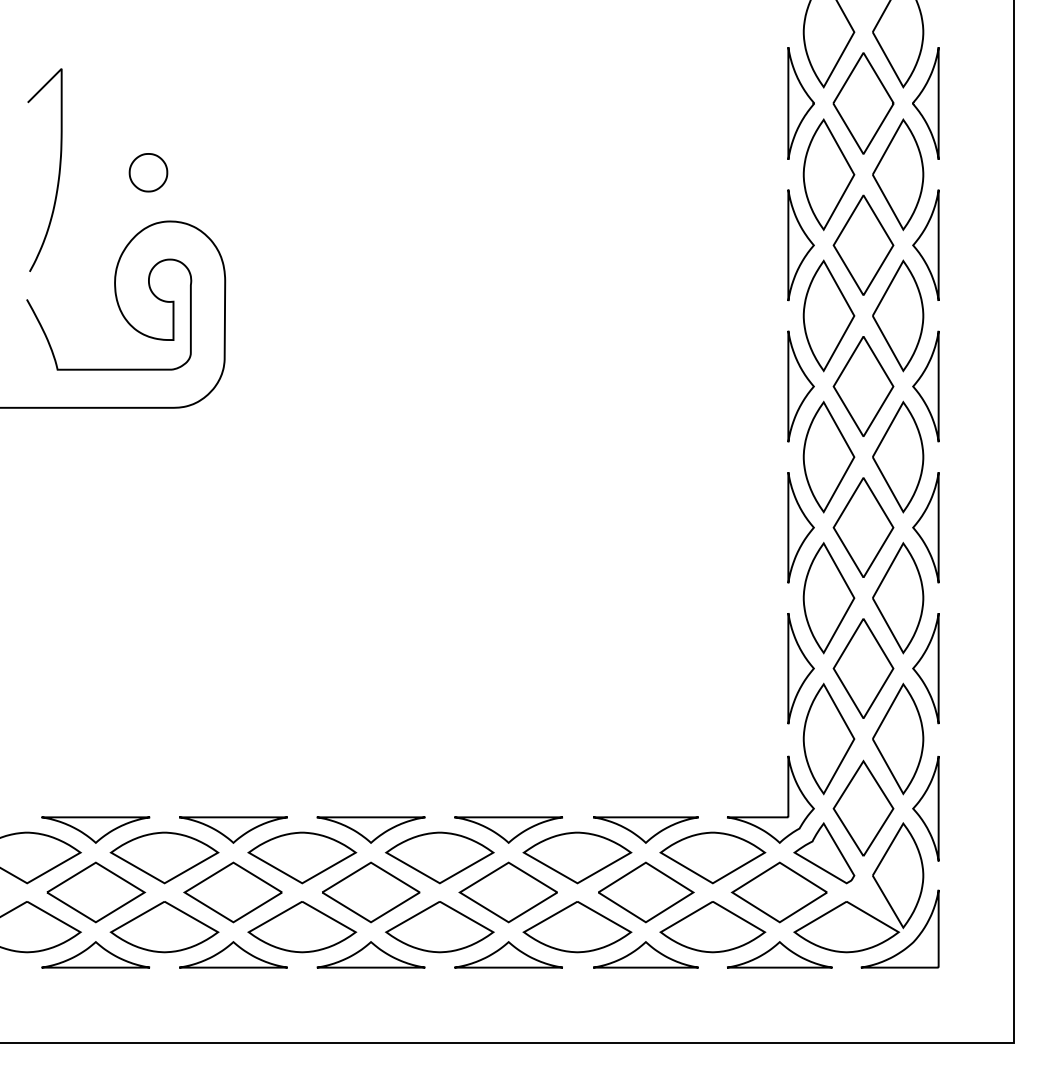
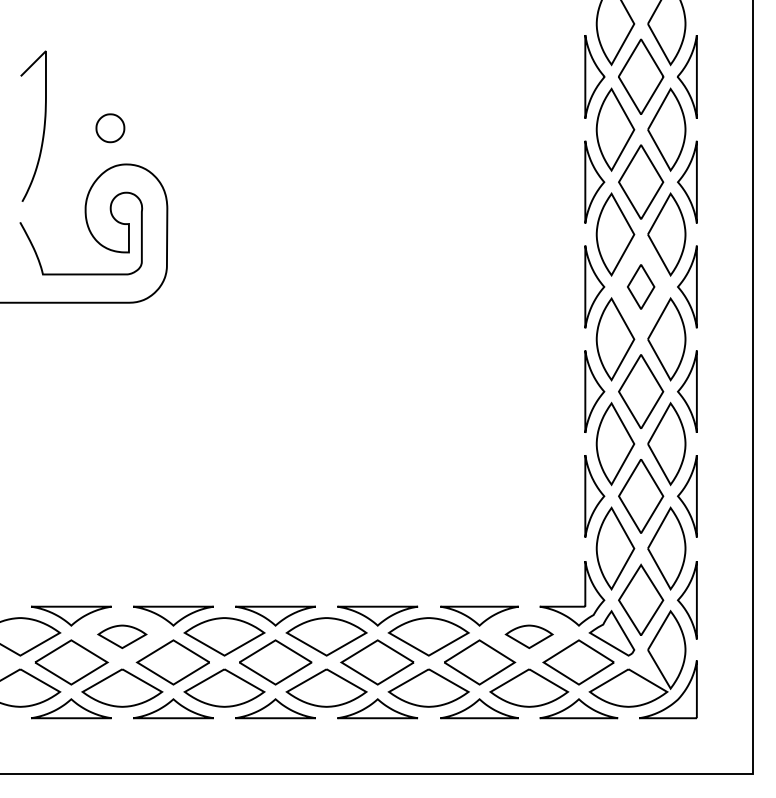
part: (863, 386) -> (641, 286), size x0.6
part: (164, 857) -> (122, 636), size x0.6
part: (712, 857) -> (529, 636), size x0.6

